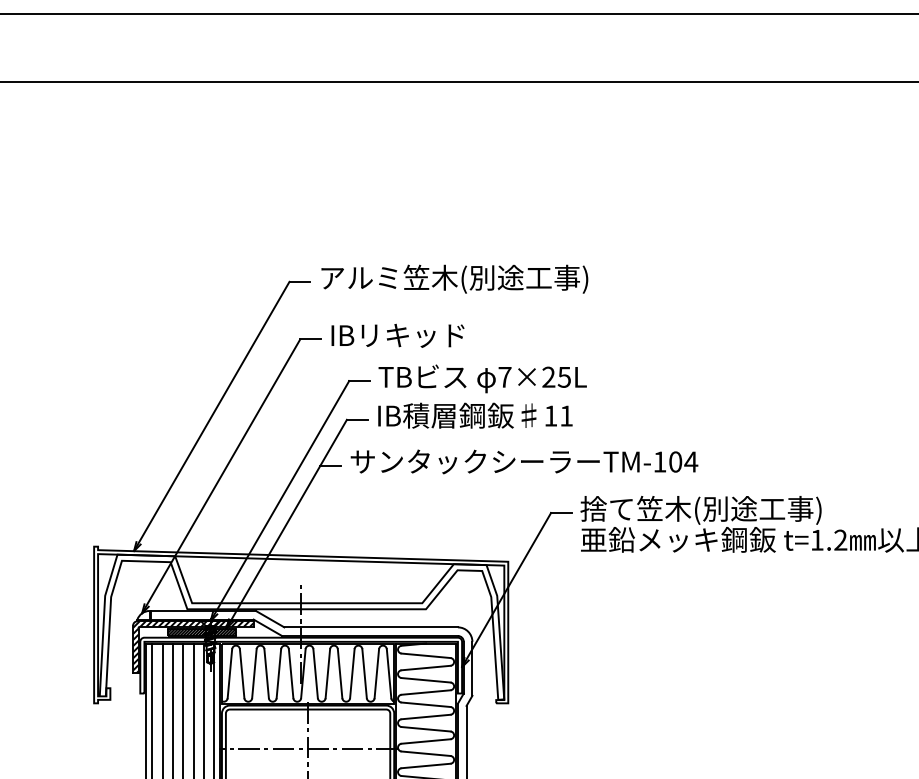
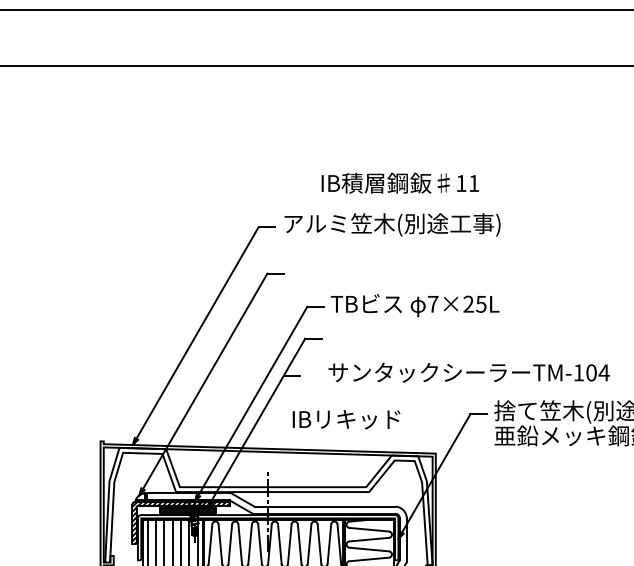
text: (397, 335) -> (346, 419), moved
text: (475, 415) -> (400, 183), moved
text: (524, 461) -> (469, 372), moved

